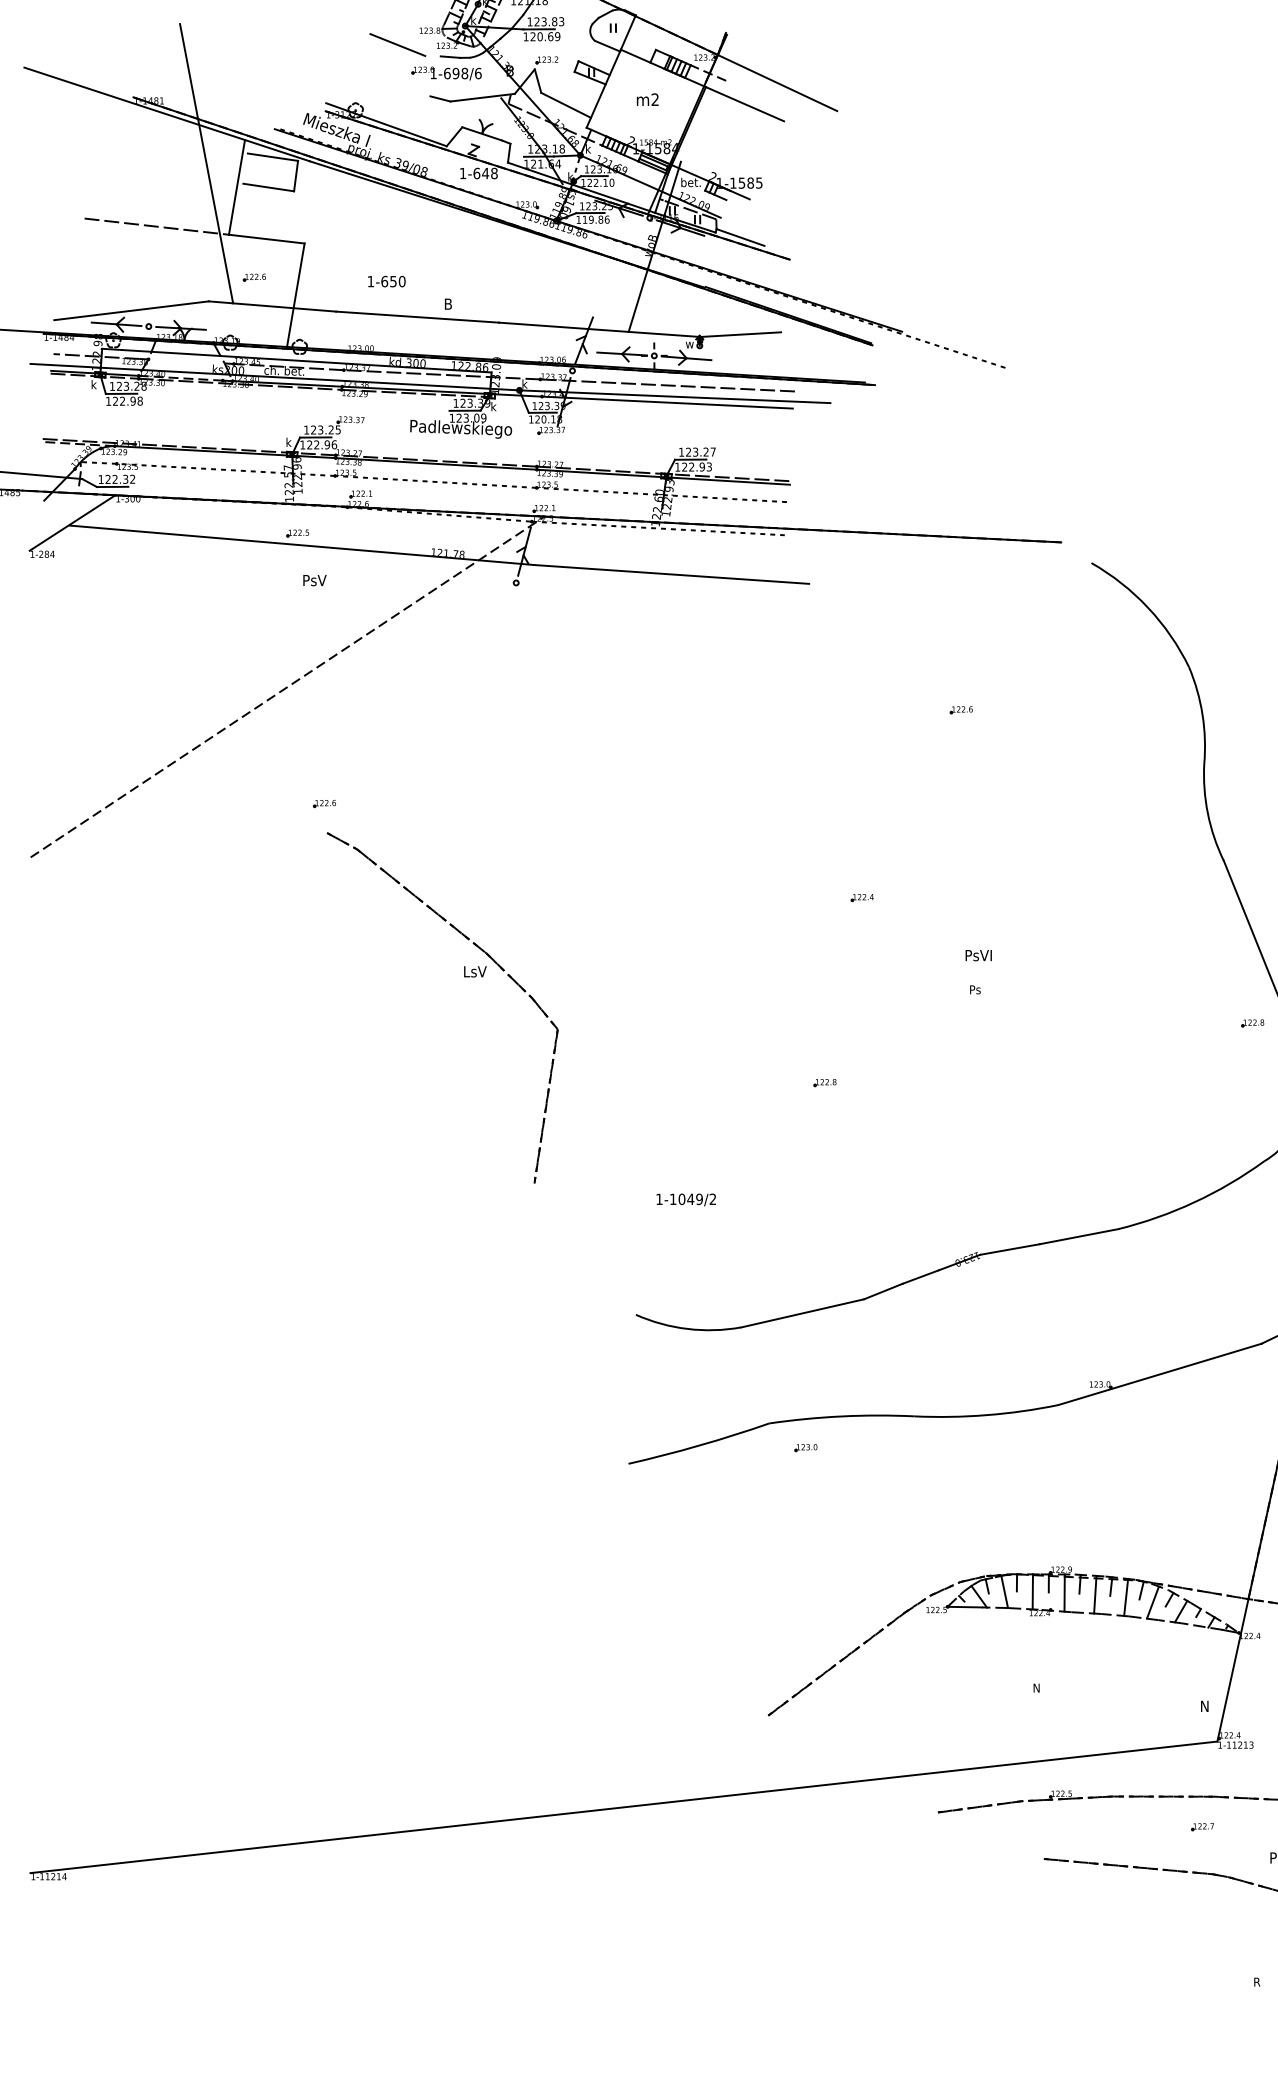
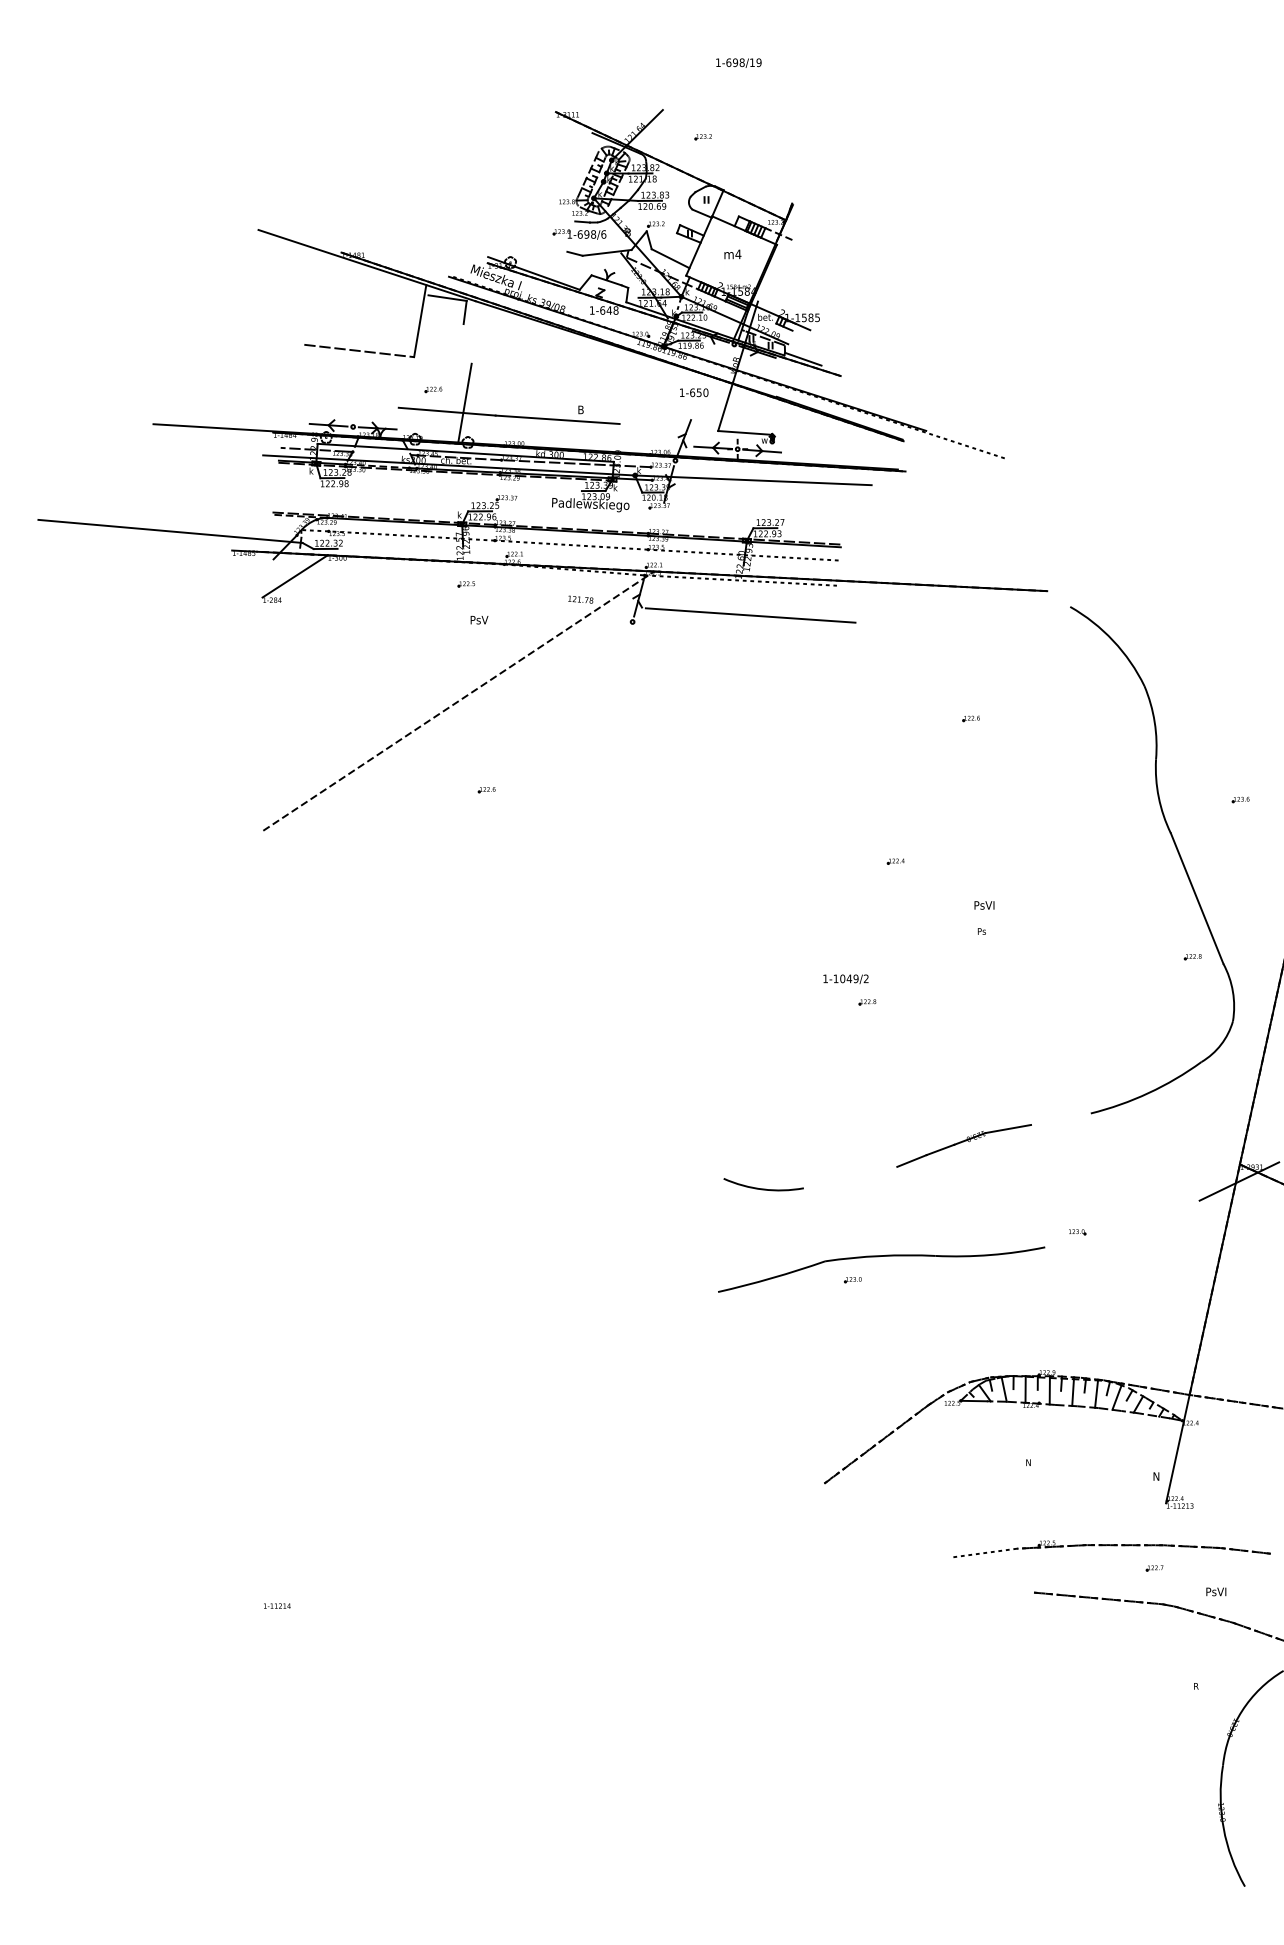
line: (397, 44) -> (542, 212), removed
line: (777, 82) -> (831, 241), removed
text: (655, 99) -> (738, 254), m2 -> m4
line: (744, 103) -> (806, 257), removed
line: (205, 162) -> (396, 302), removed
line: (268, 187) -> (444, 321), removed
line: (266, 239) -> (442, 360), removed
text: (387, 281) -> (694, 392), moved
line: (130, 310) -> (339, 414), removed
line: (563, 327) -> (668, 427), removed
line: (740, 333) -> (803, 432), removed
line: (667, 385) -> (747, 471), removed
line: (667, 402) -> (747, 484), removed
line: (301, 545) -> (469, 593), removed
part: (464, 976) -> (593, 921), removed
text: (685, 1198) -> (845, 978), moved
line: (1078, 1235) -> (1060, 1118), removed
line: (802, 1313) -> (850, 1177), removed
line: (1160, 1373) -> (1122, 1223), removed
line: (980, 1806) -> (985, 1552), removed
line: (623, 1807) -> (714, 1553), removed

